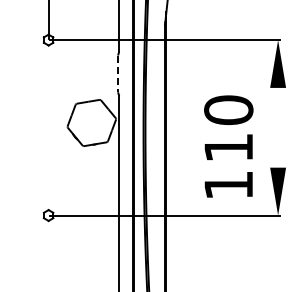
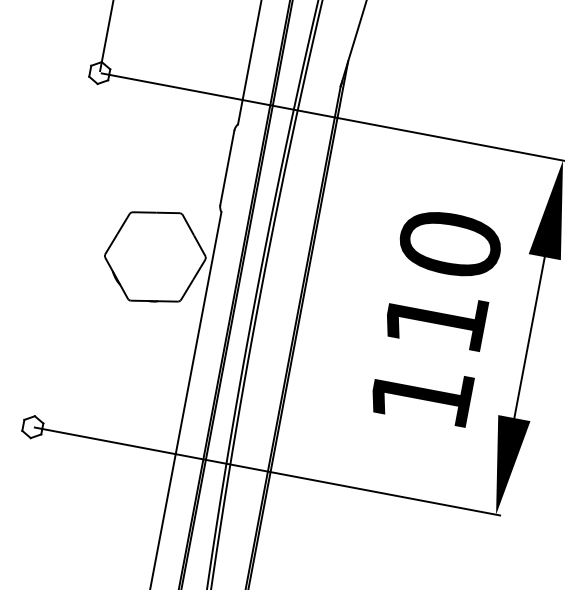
line: (118, 74) -> (227, 169), dashed -> solid
line: (278, 127) -> (530, 337), added
text: (228, 146) -> (435, 317), moved

